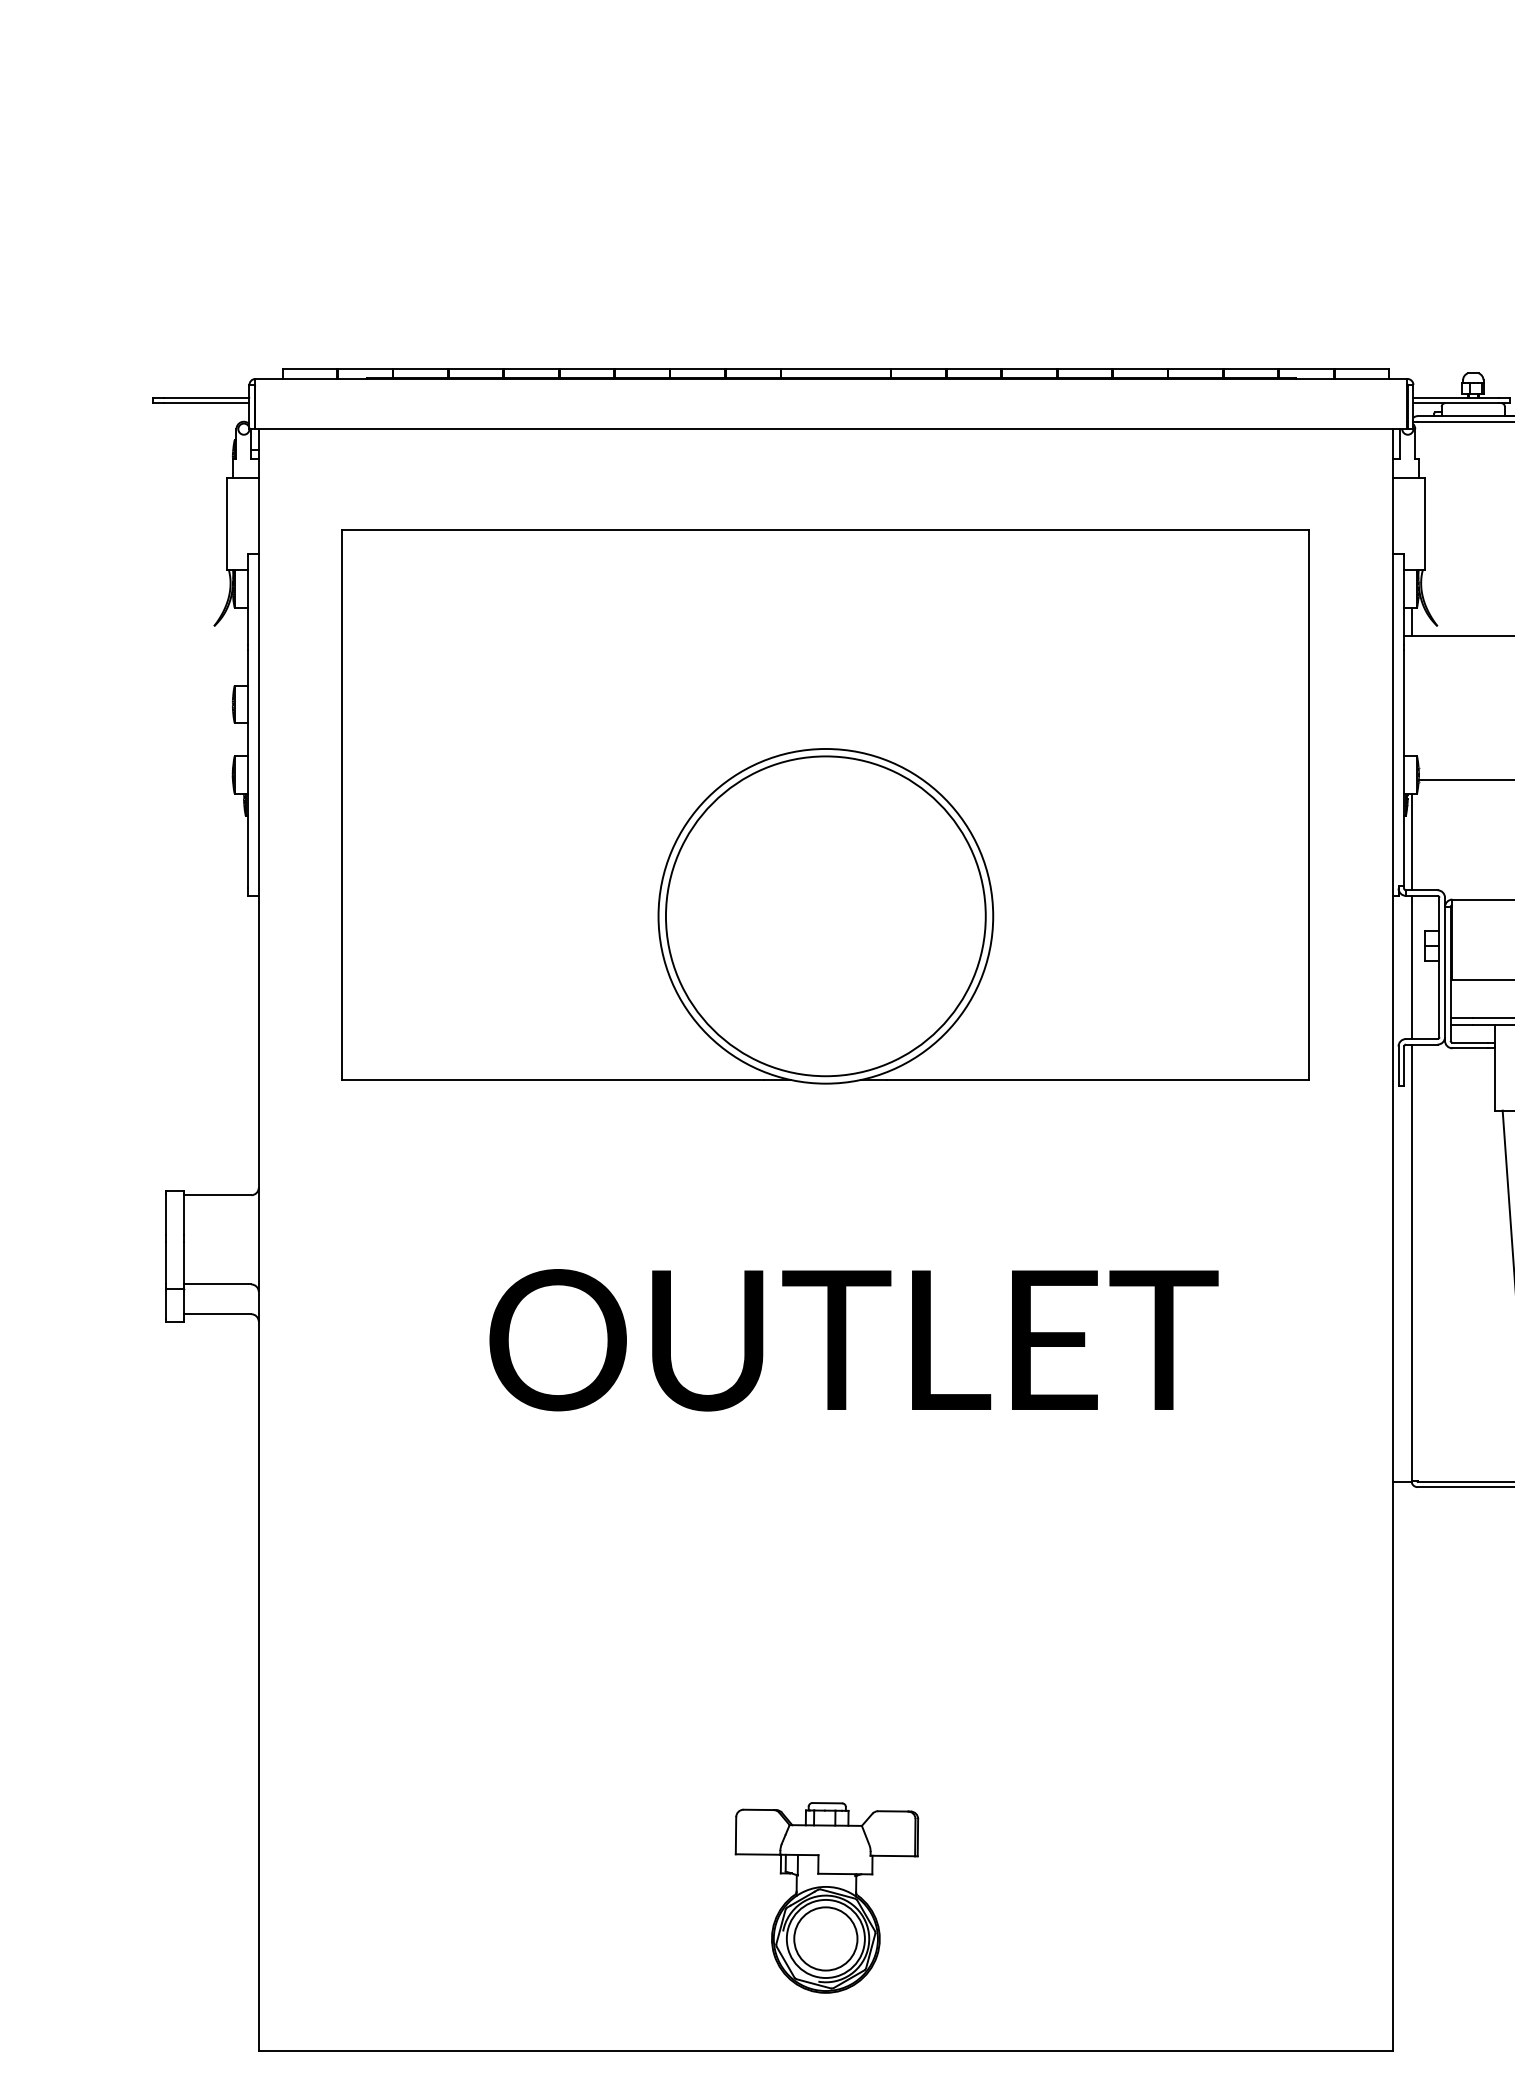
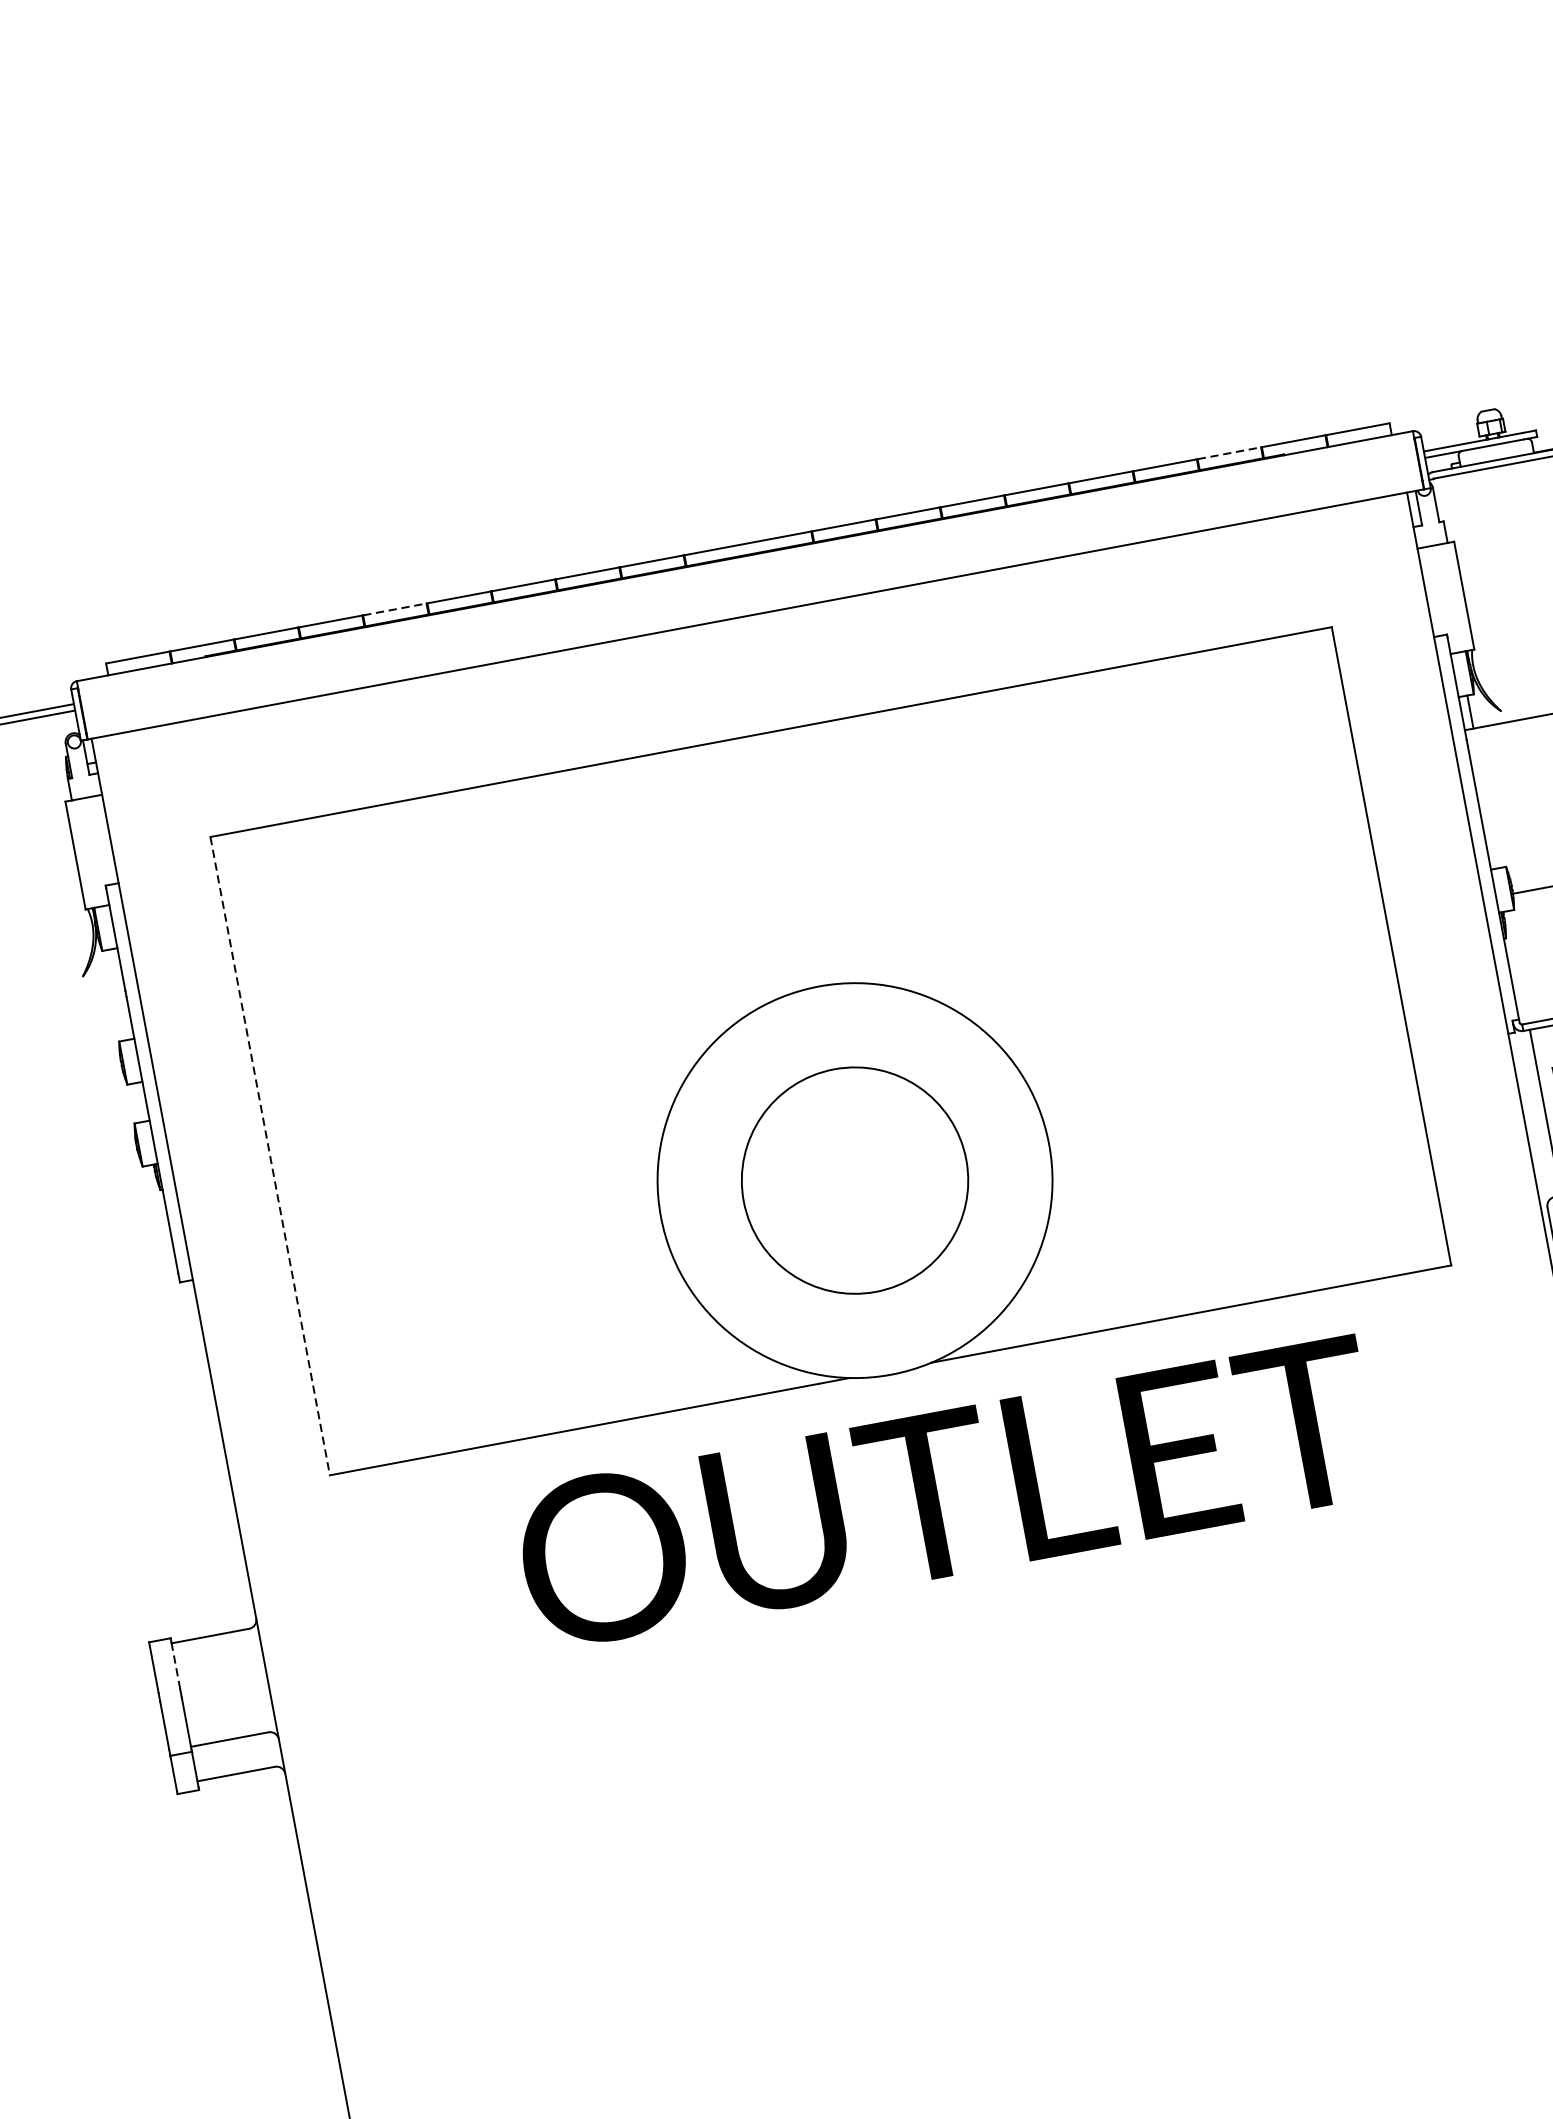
line: (532, 368) -> (395, 608), solid -> dashed
line: (1251, 368) -> (1229, 452), solid -> dashed
line: (342, 805) -> (270, 1157), solid -> dashed
line: (1411, 841) -> (1517, 966), removed
circle: (825, 916) -> (854, 1180), size x0.6
line: (184, 1214) -> (175, 1665), solid -> dashed
text: (853, 1340) -> (946, 1493), moved

